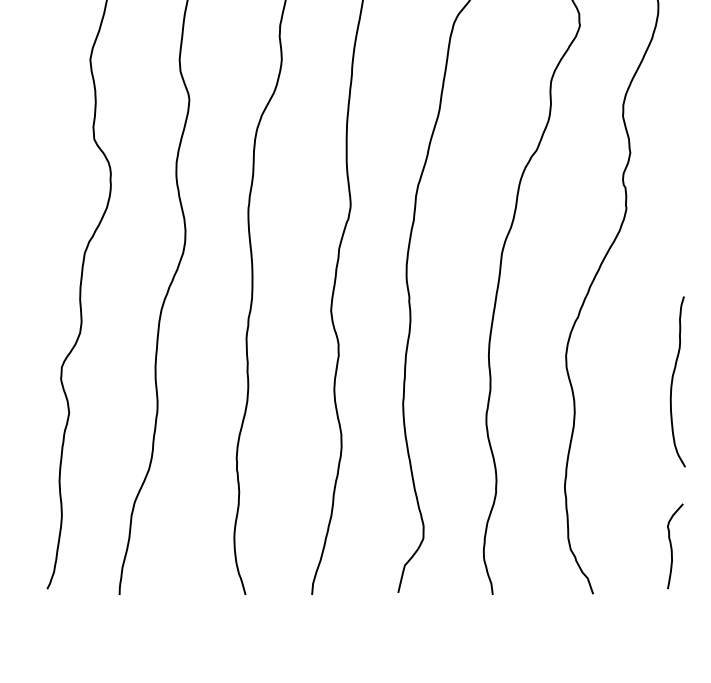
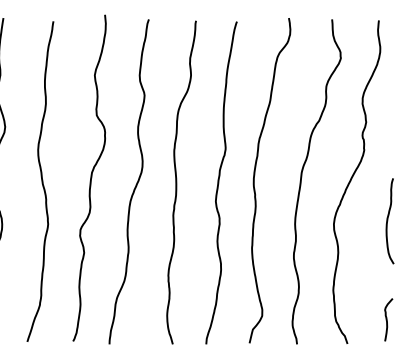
curve: (674, 382) -> (388, 221), moved

